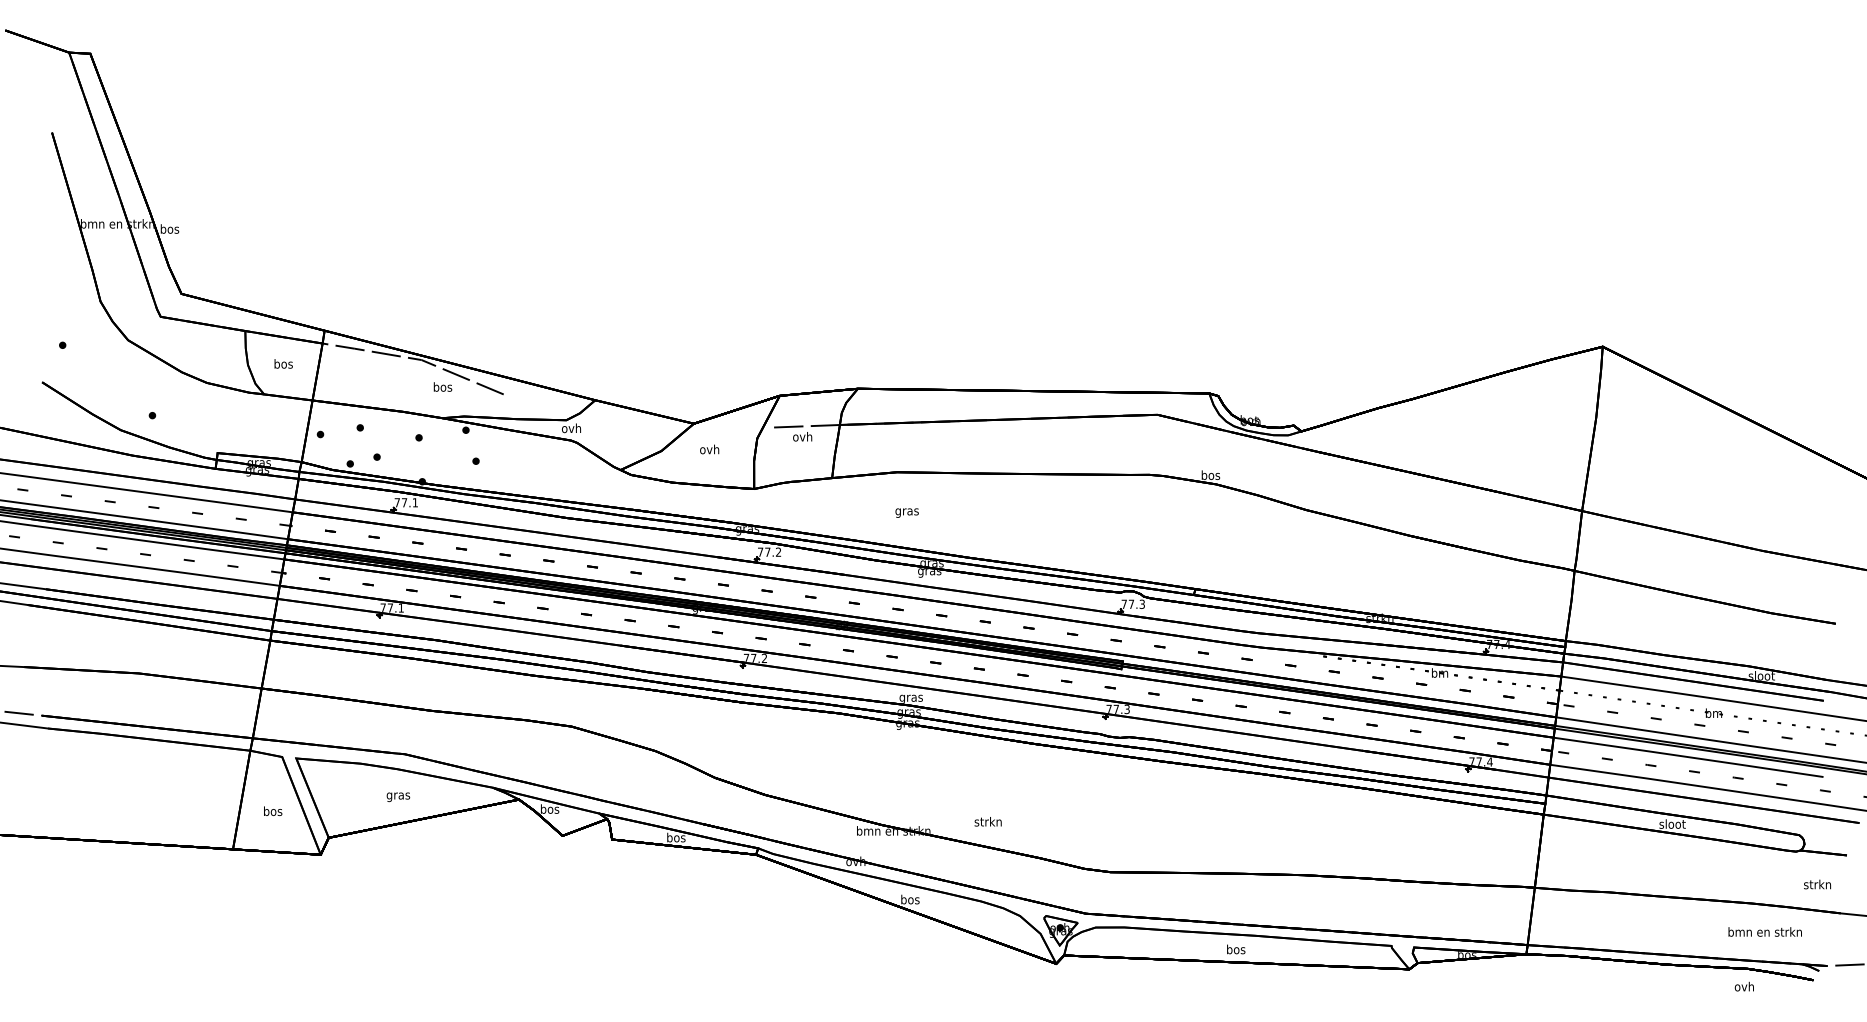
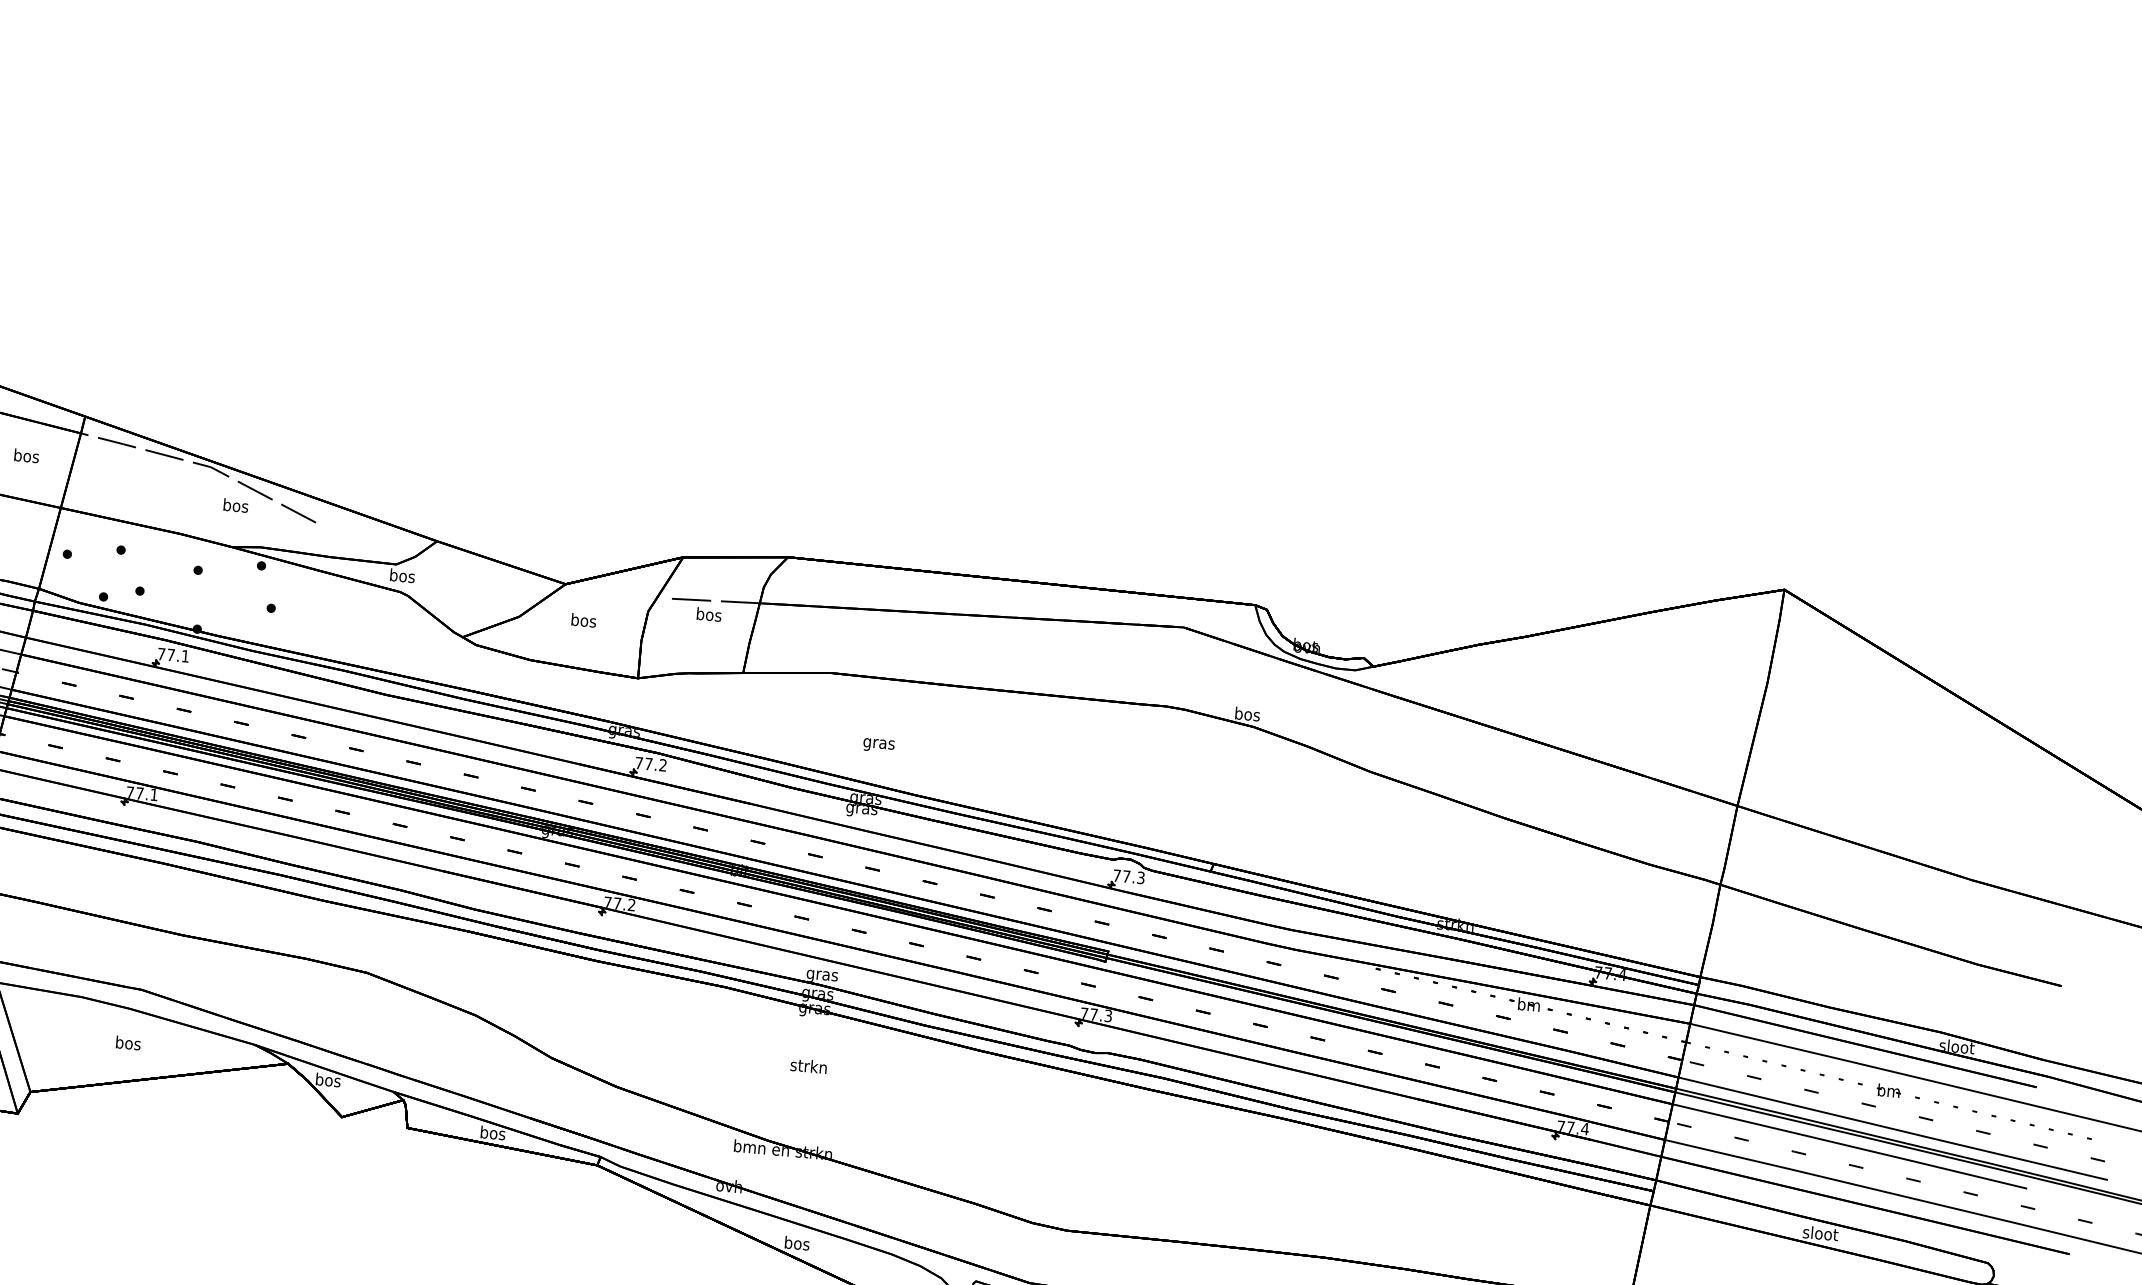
text: (571, 428) -> (402, 576), ovh -> bos
text: (802, 436) -> (708, 614), ovh -> bos
text: (709, 449) -> (583, 620), ovh -> bos
text: (906, 512) -> (878, 744), moved
text: (398, 796) -> (128, 1045), gras -> bos
text: (987, 821) -> (807, 1065), moved

